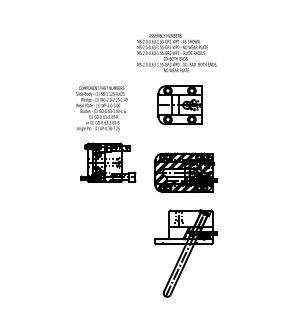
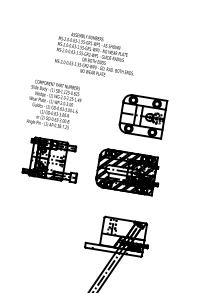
text: (176, 53) -> (95, 56), moved
part: (179, 105) -> (142, 116), moved
part: (185, 172) -> (128, 171), moved

